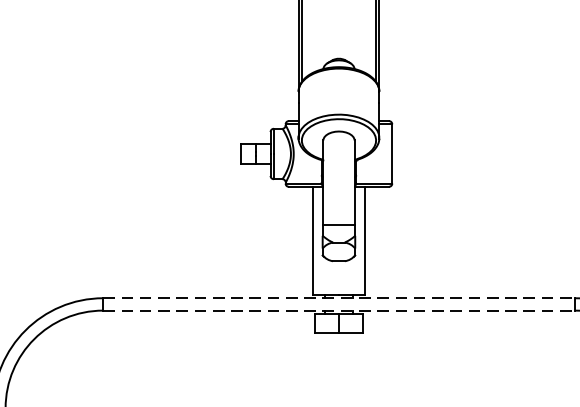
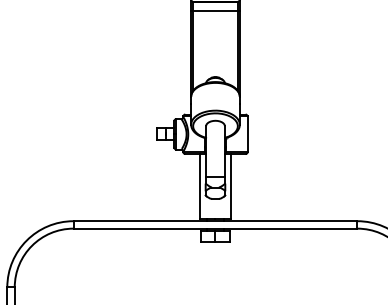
line: (338, 298) -> (215, 221), dashed -> solid
line: (338, 310) -> (215, 228), dashed -> solid

